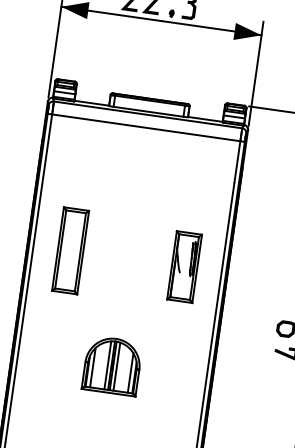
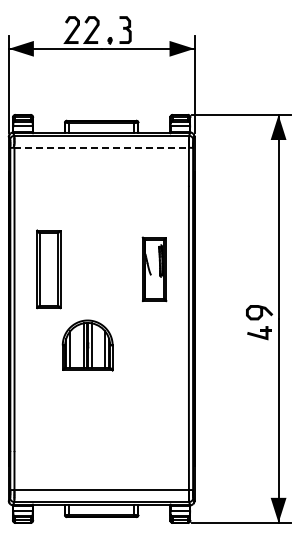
line: (147, 127) -> (102, 147), solid -> dashed
part: (112, 365) -> (87, 345), moved

